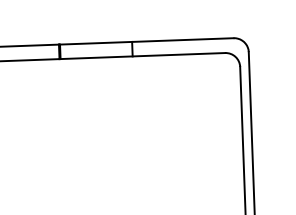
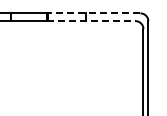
line: (145, 41) -> (93, 13), solid -> dashed
line: (142, 56) -> (91, 21), solid -> dashed

